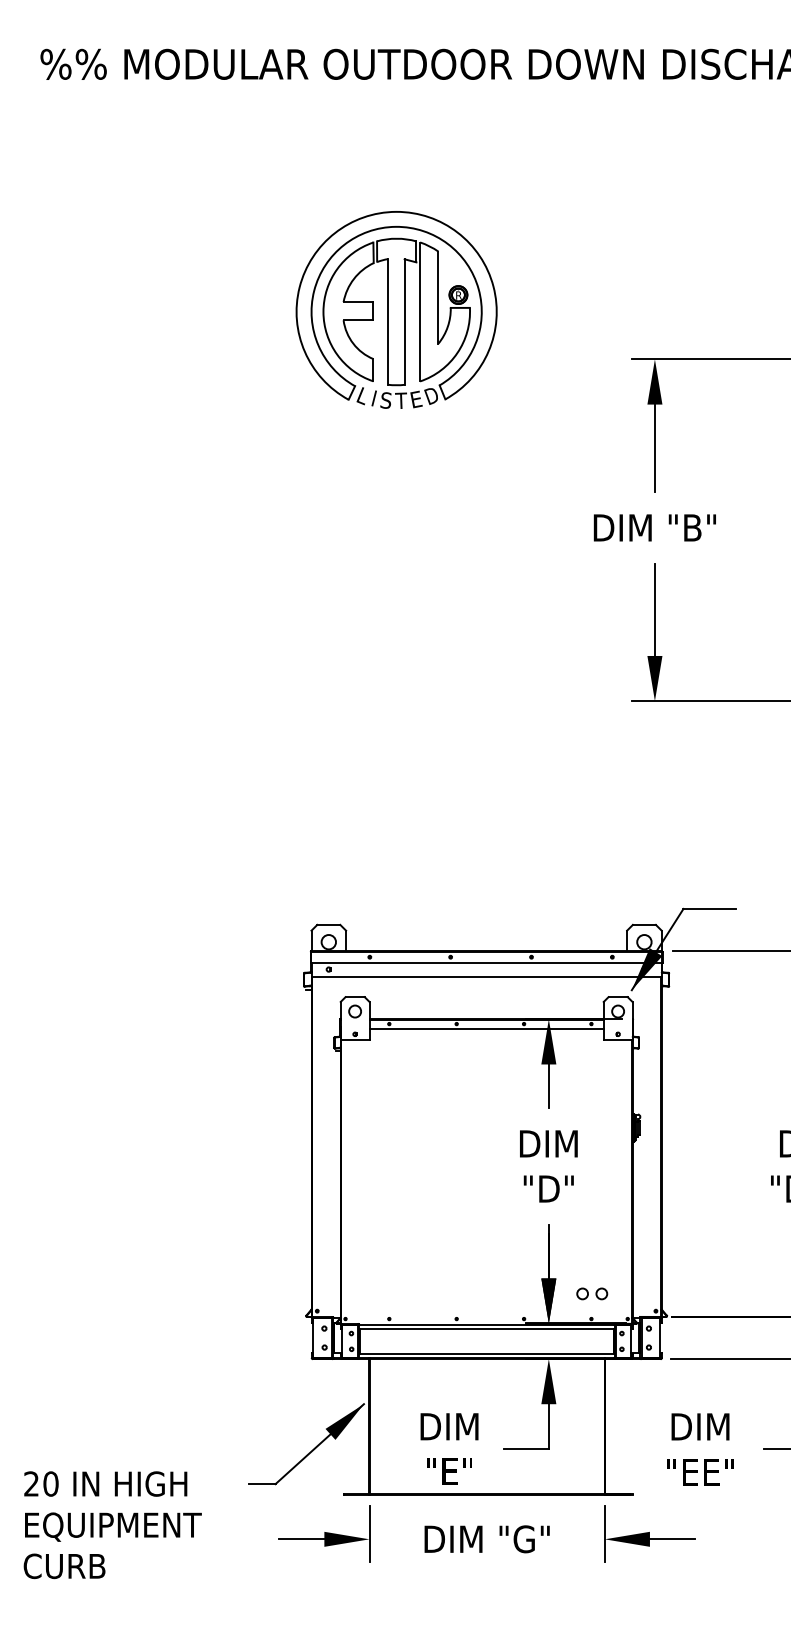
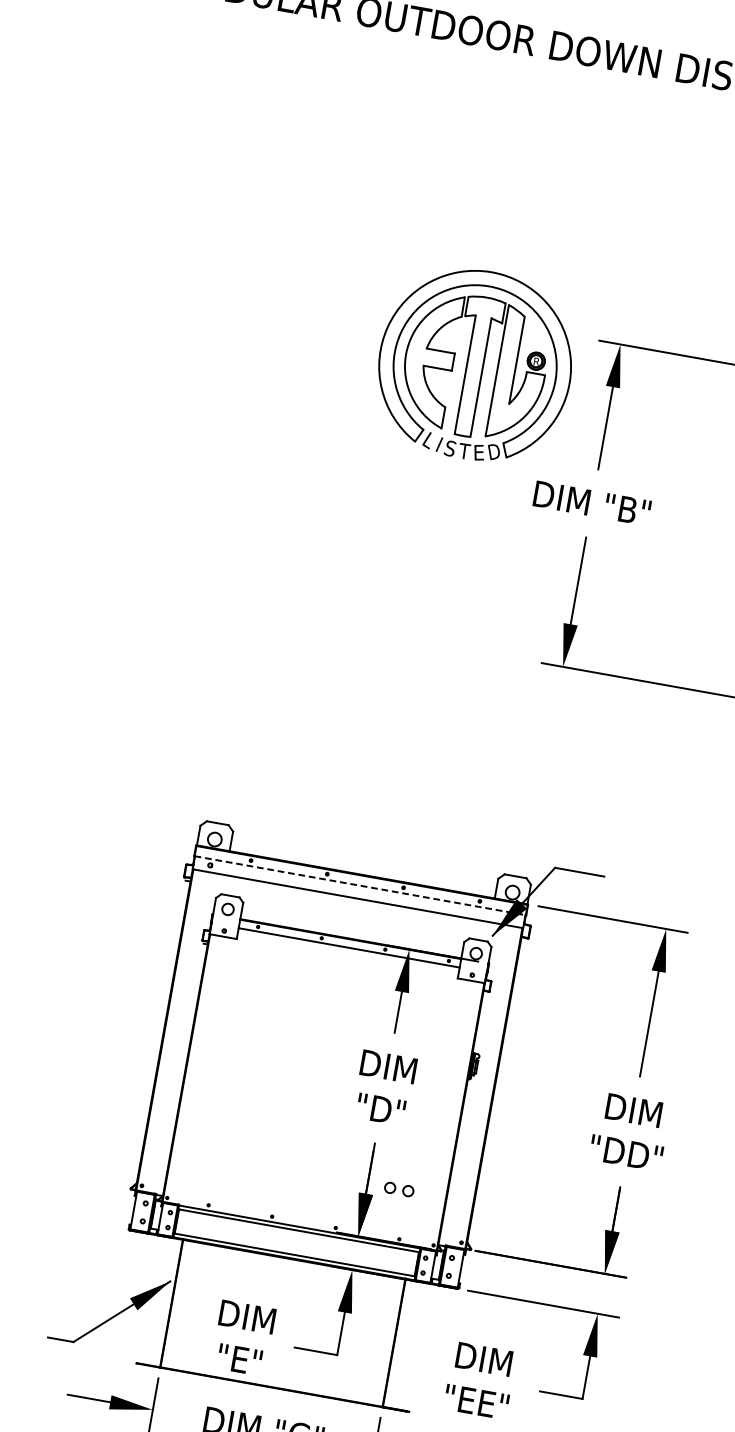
part: (396, 309) -> (475, 364), moved
line: (486, 962) -> (360, 885), solid -> dashed
part: (592, 1293) -> (399, 1189), moved

